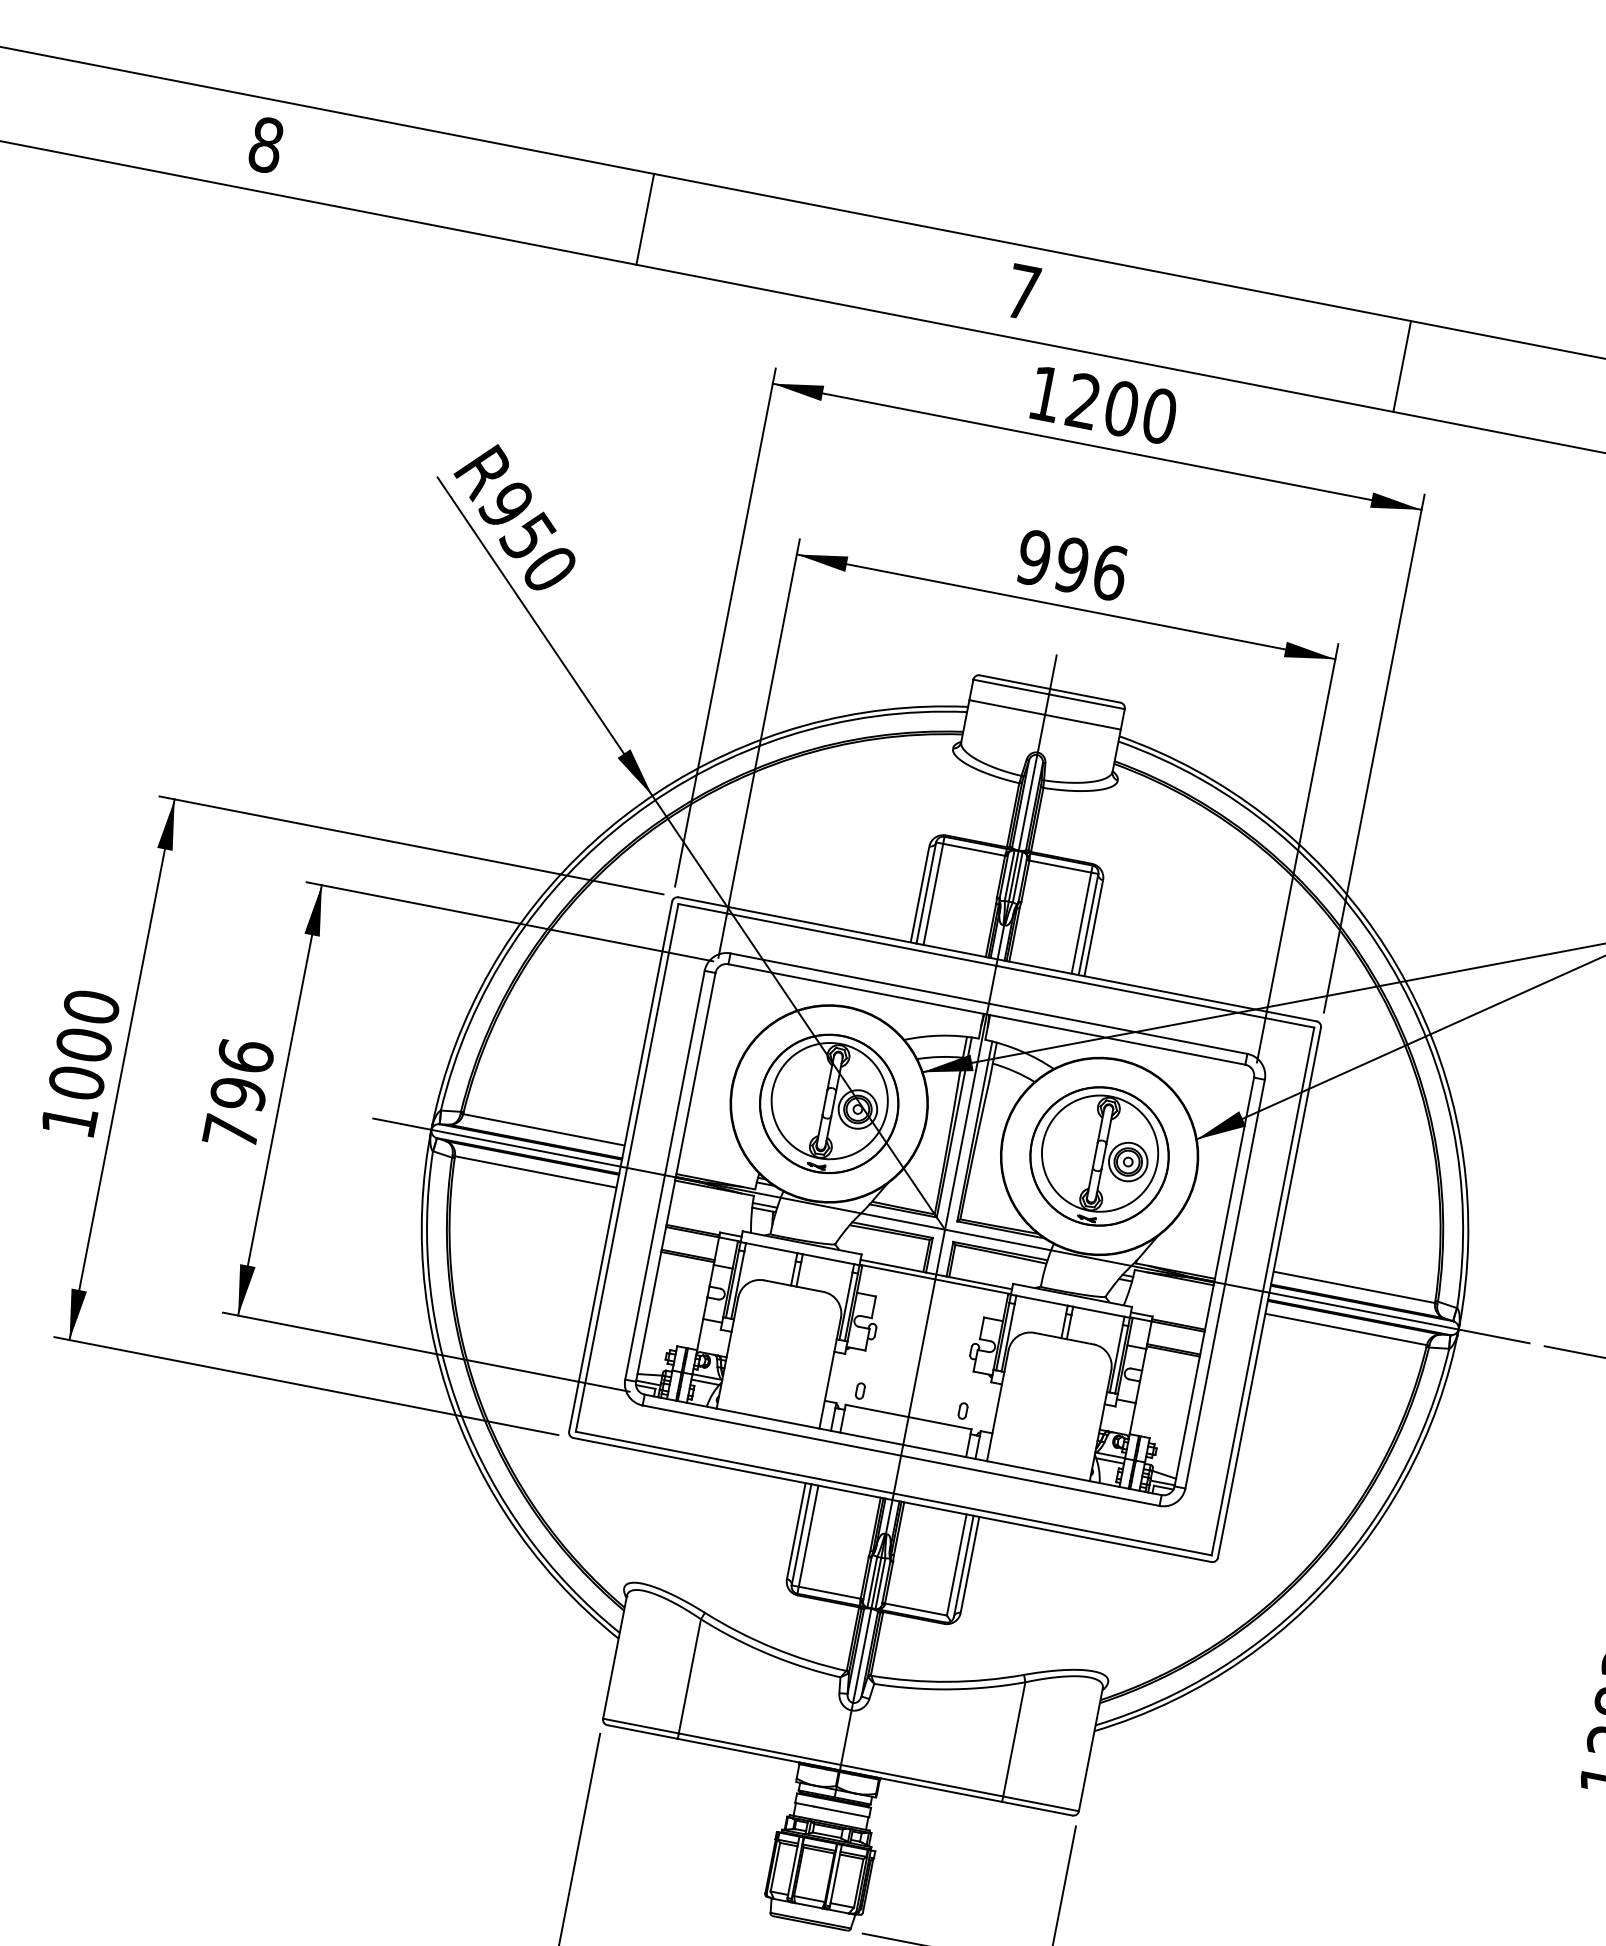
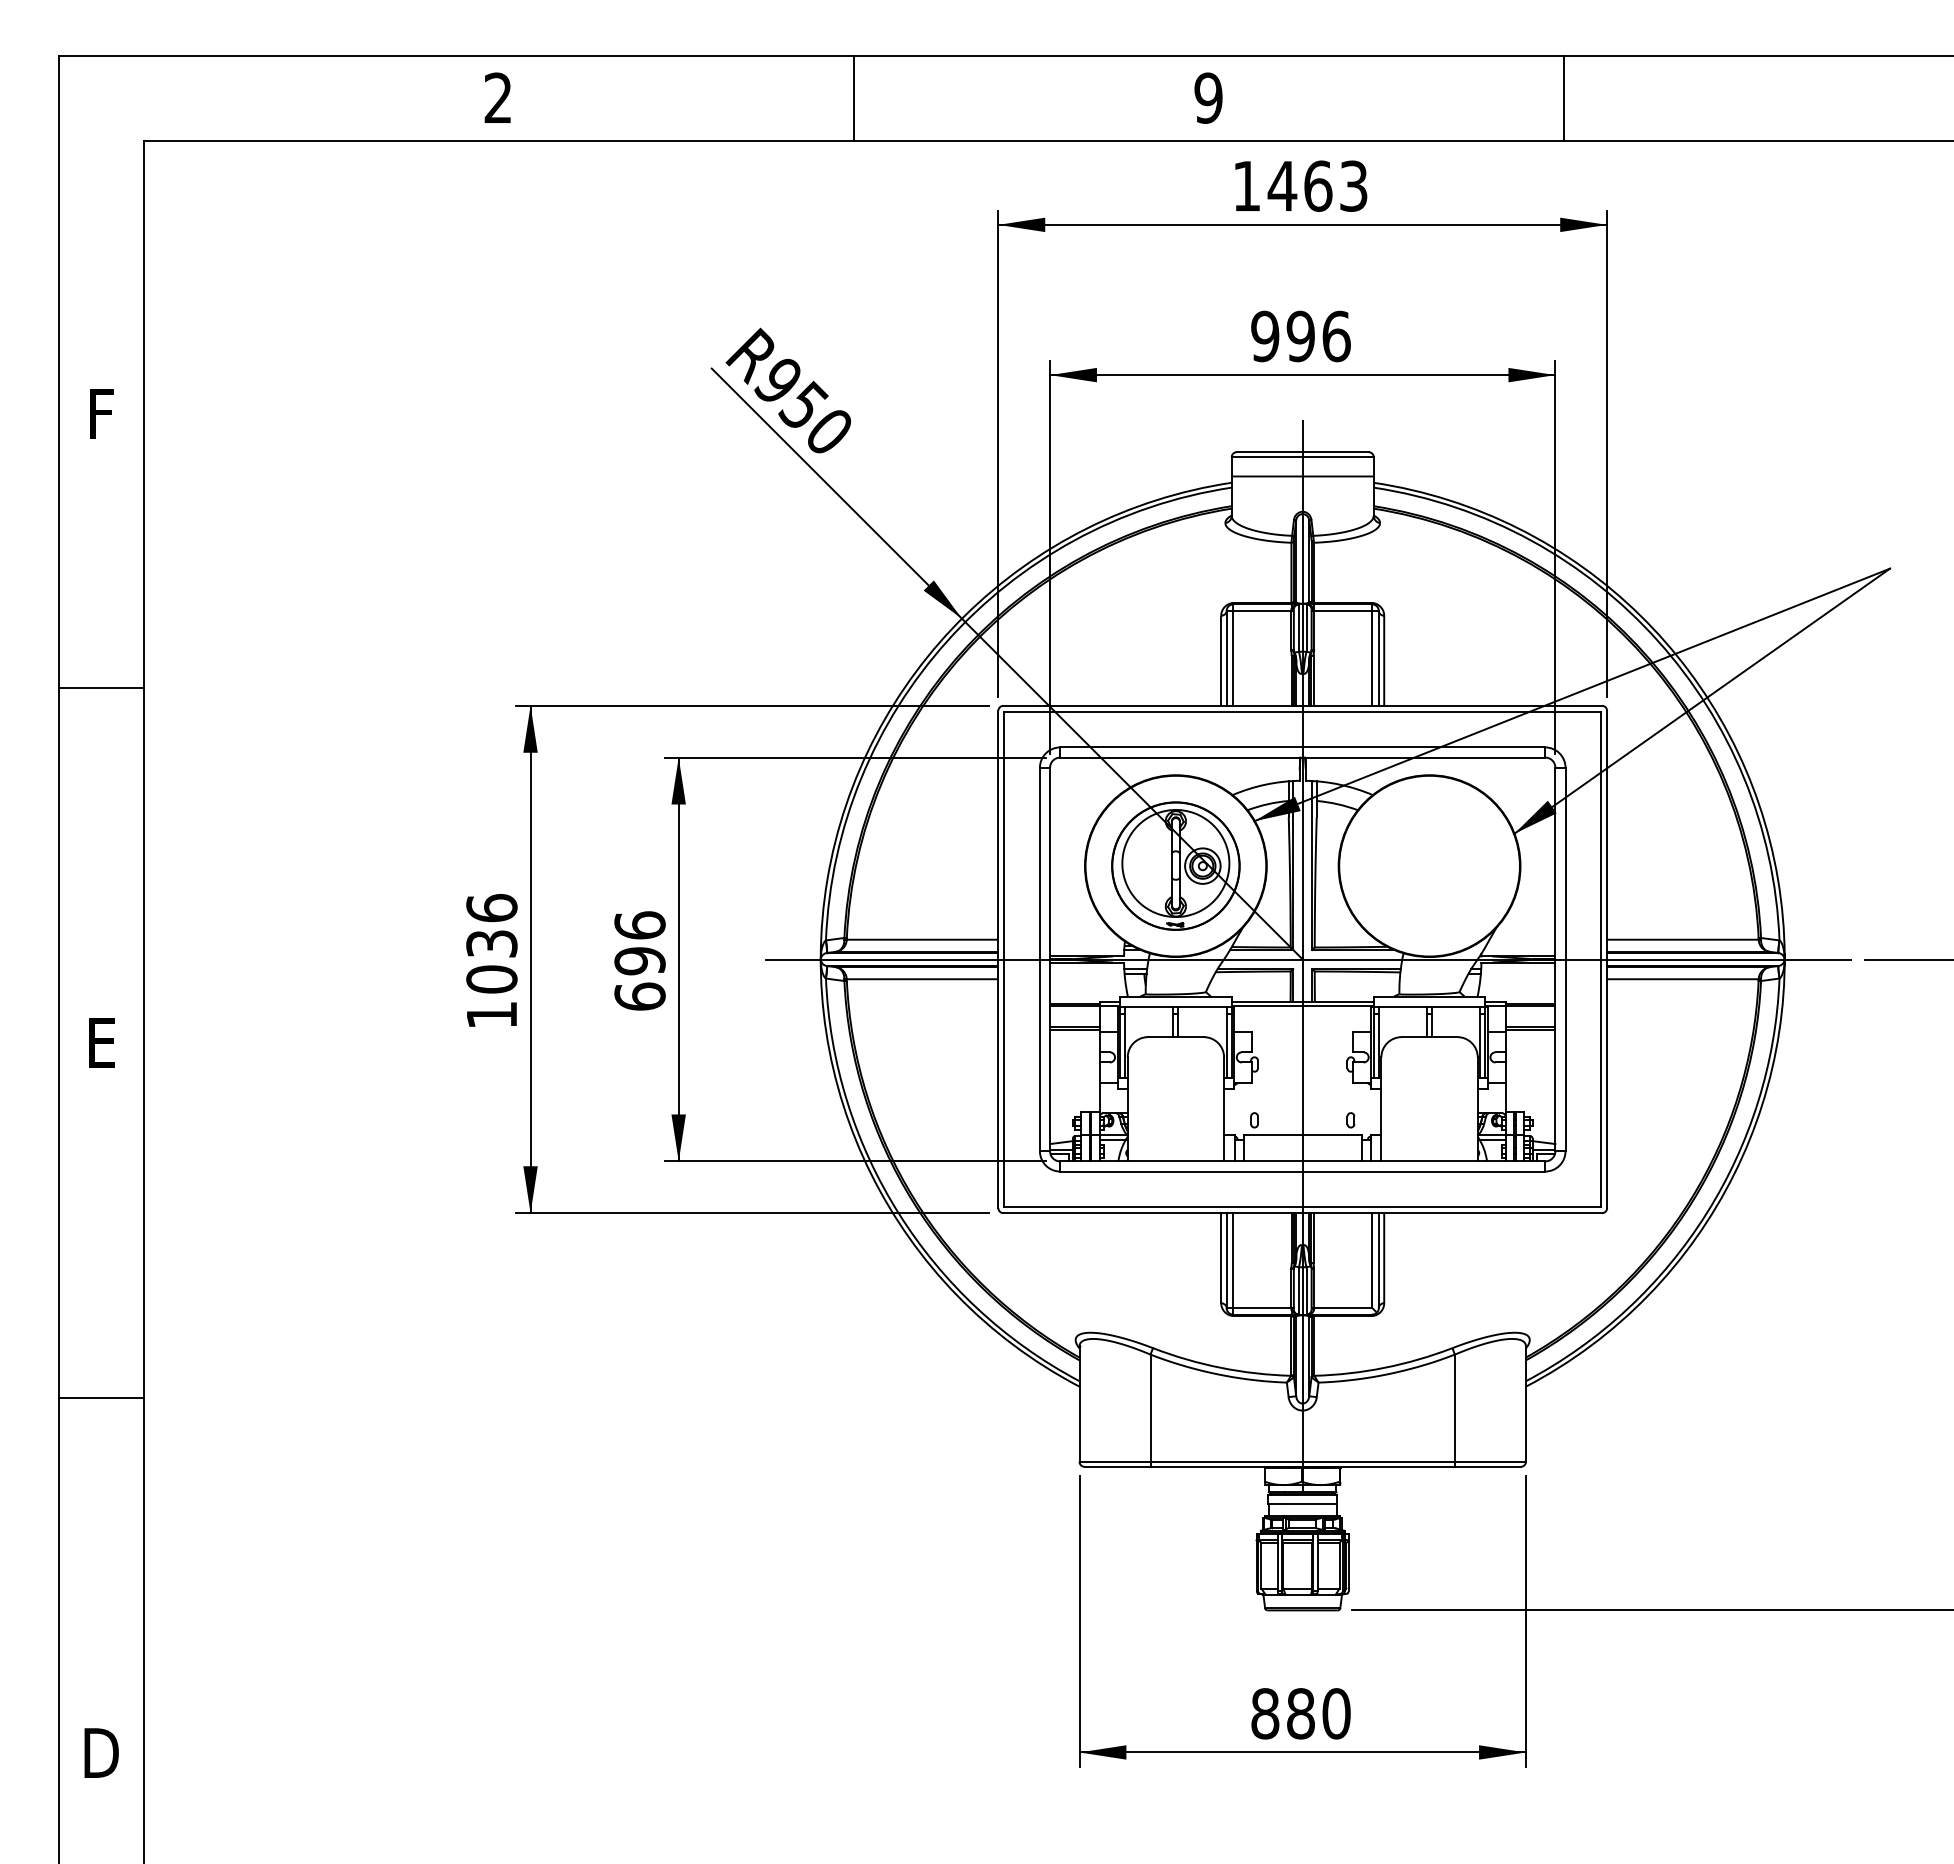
text: (266, 144) -> (498, 97), 8 -> 2
text: (1023, 291) -> (1208, 97), 7 -> 9
text: (1121, 407) -> (1317, 185), 1200 -> 1463
text: (87, 1025) -> (491, 925), 1000 -> 1036
text: (230, 1131) -> (639, 996), 796 -> 696
part: (1099, 1155) -> (1429, 865), removed

